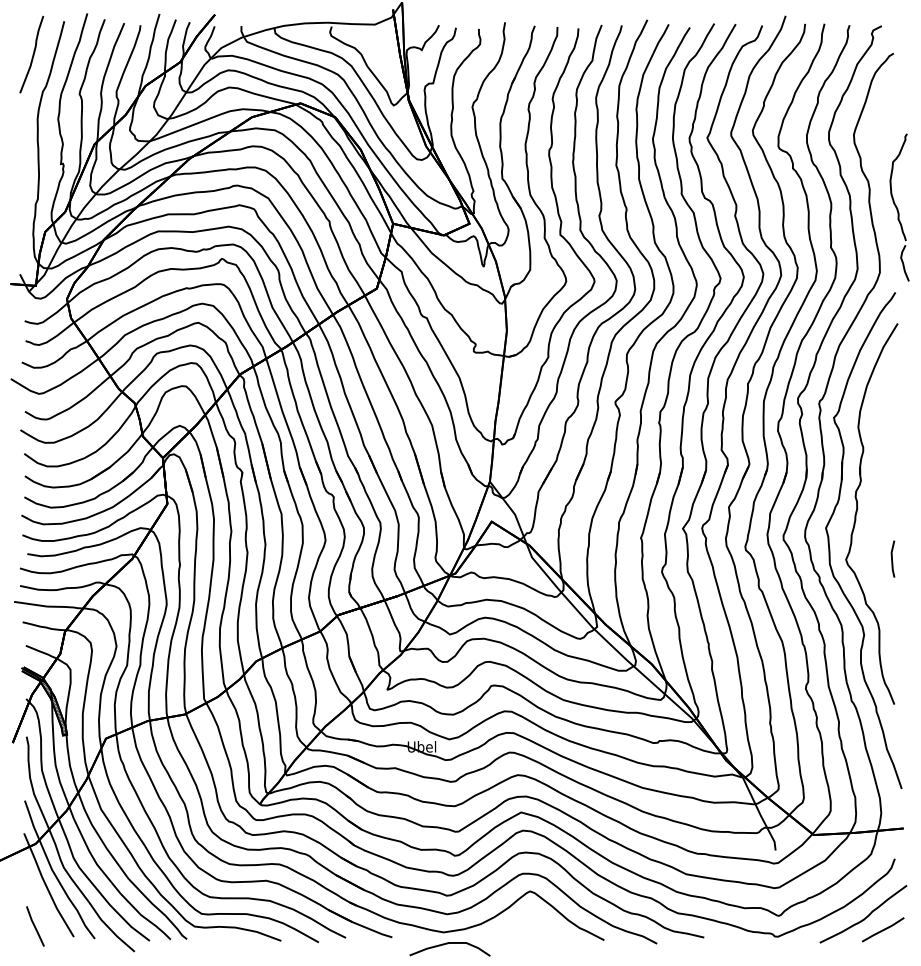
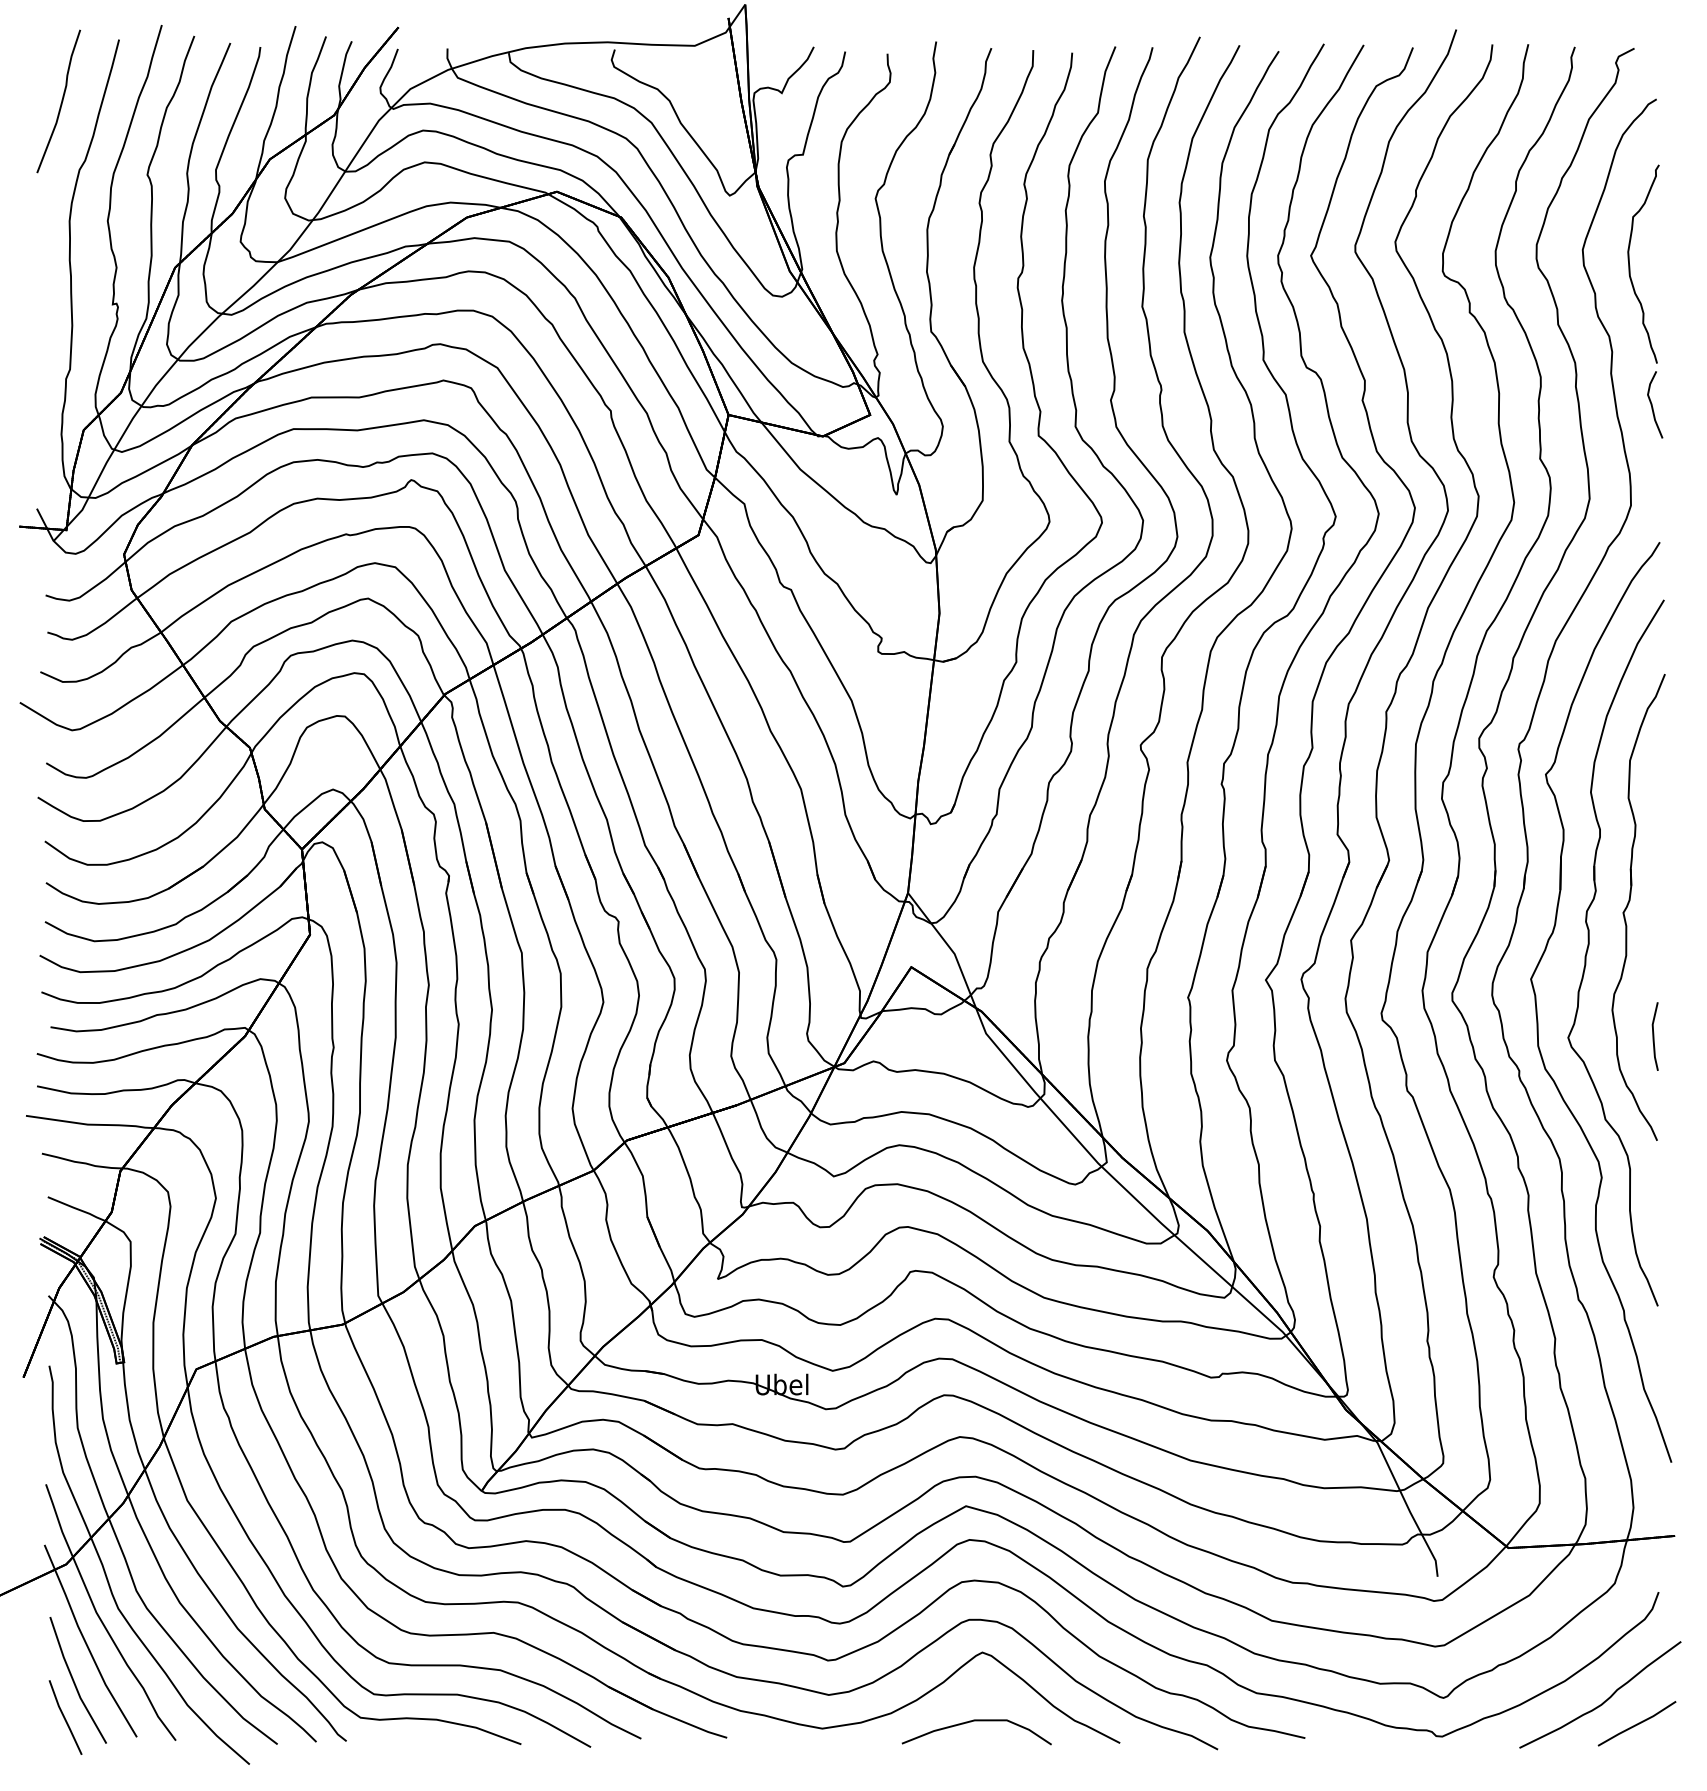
part: (899, 207) -> (1645, 301), moved
part: (883, 489) -> (1637, 907), added
part: (41, 906) -> (76, 1680), added
curve: (447, 944) -> (972, 1723), moved

